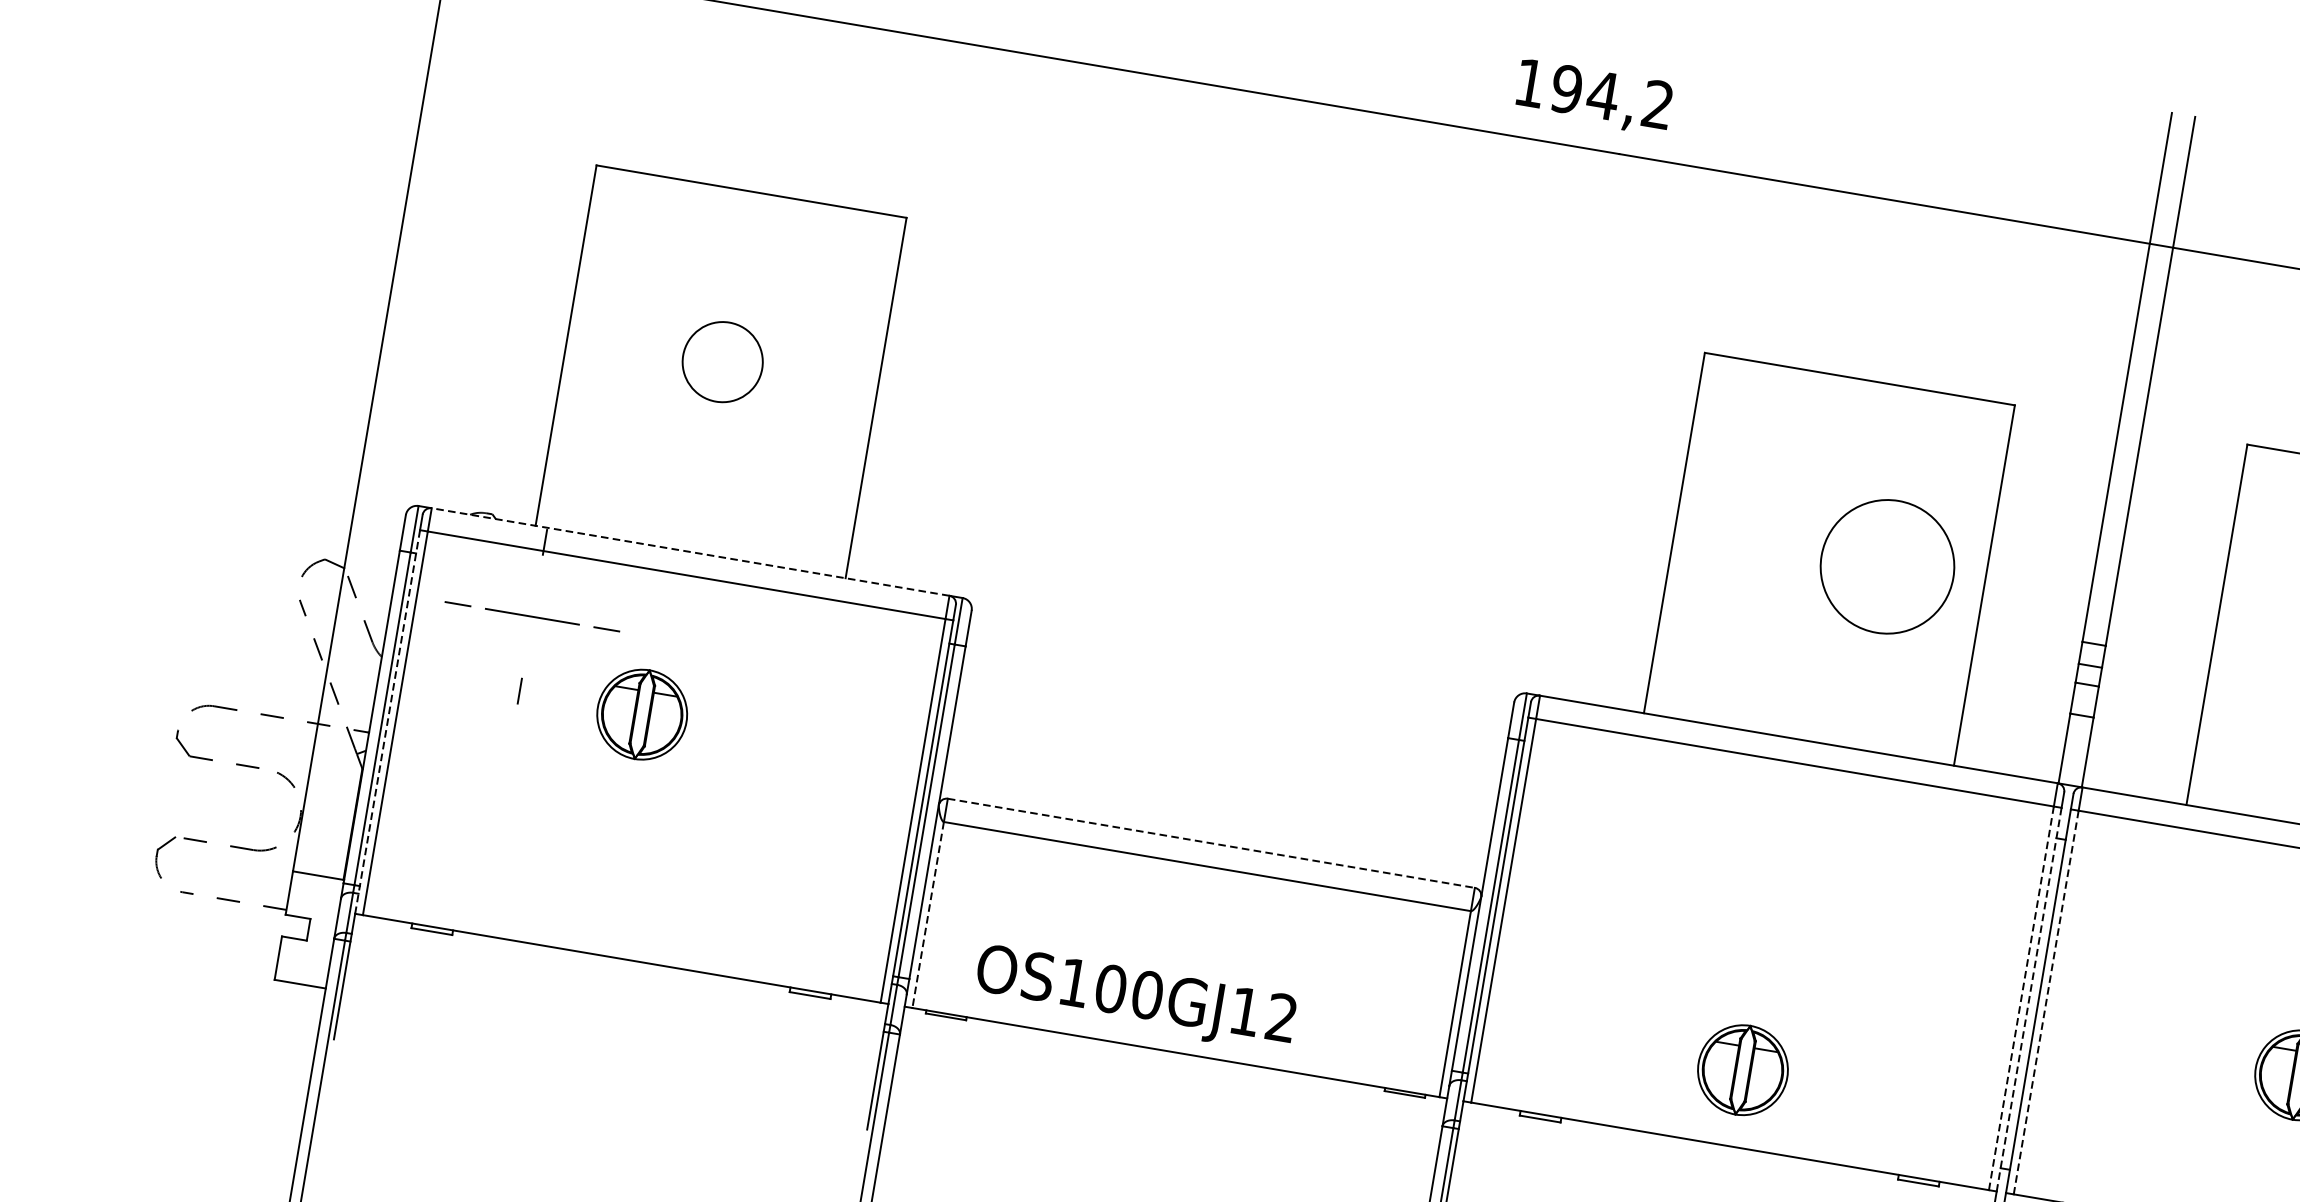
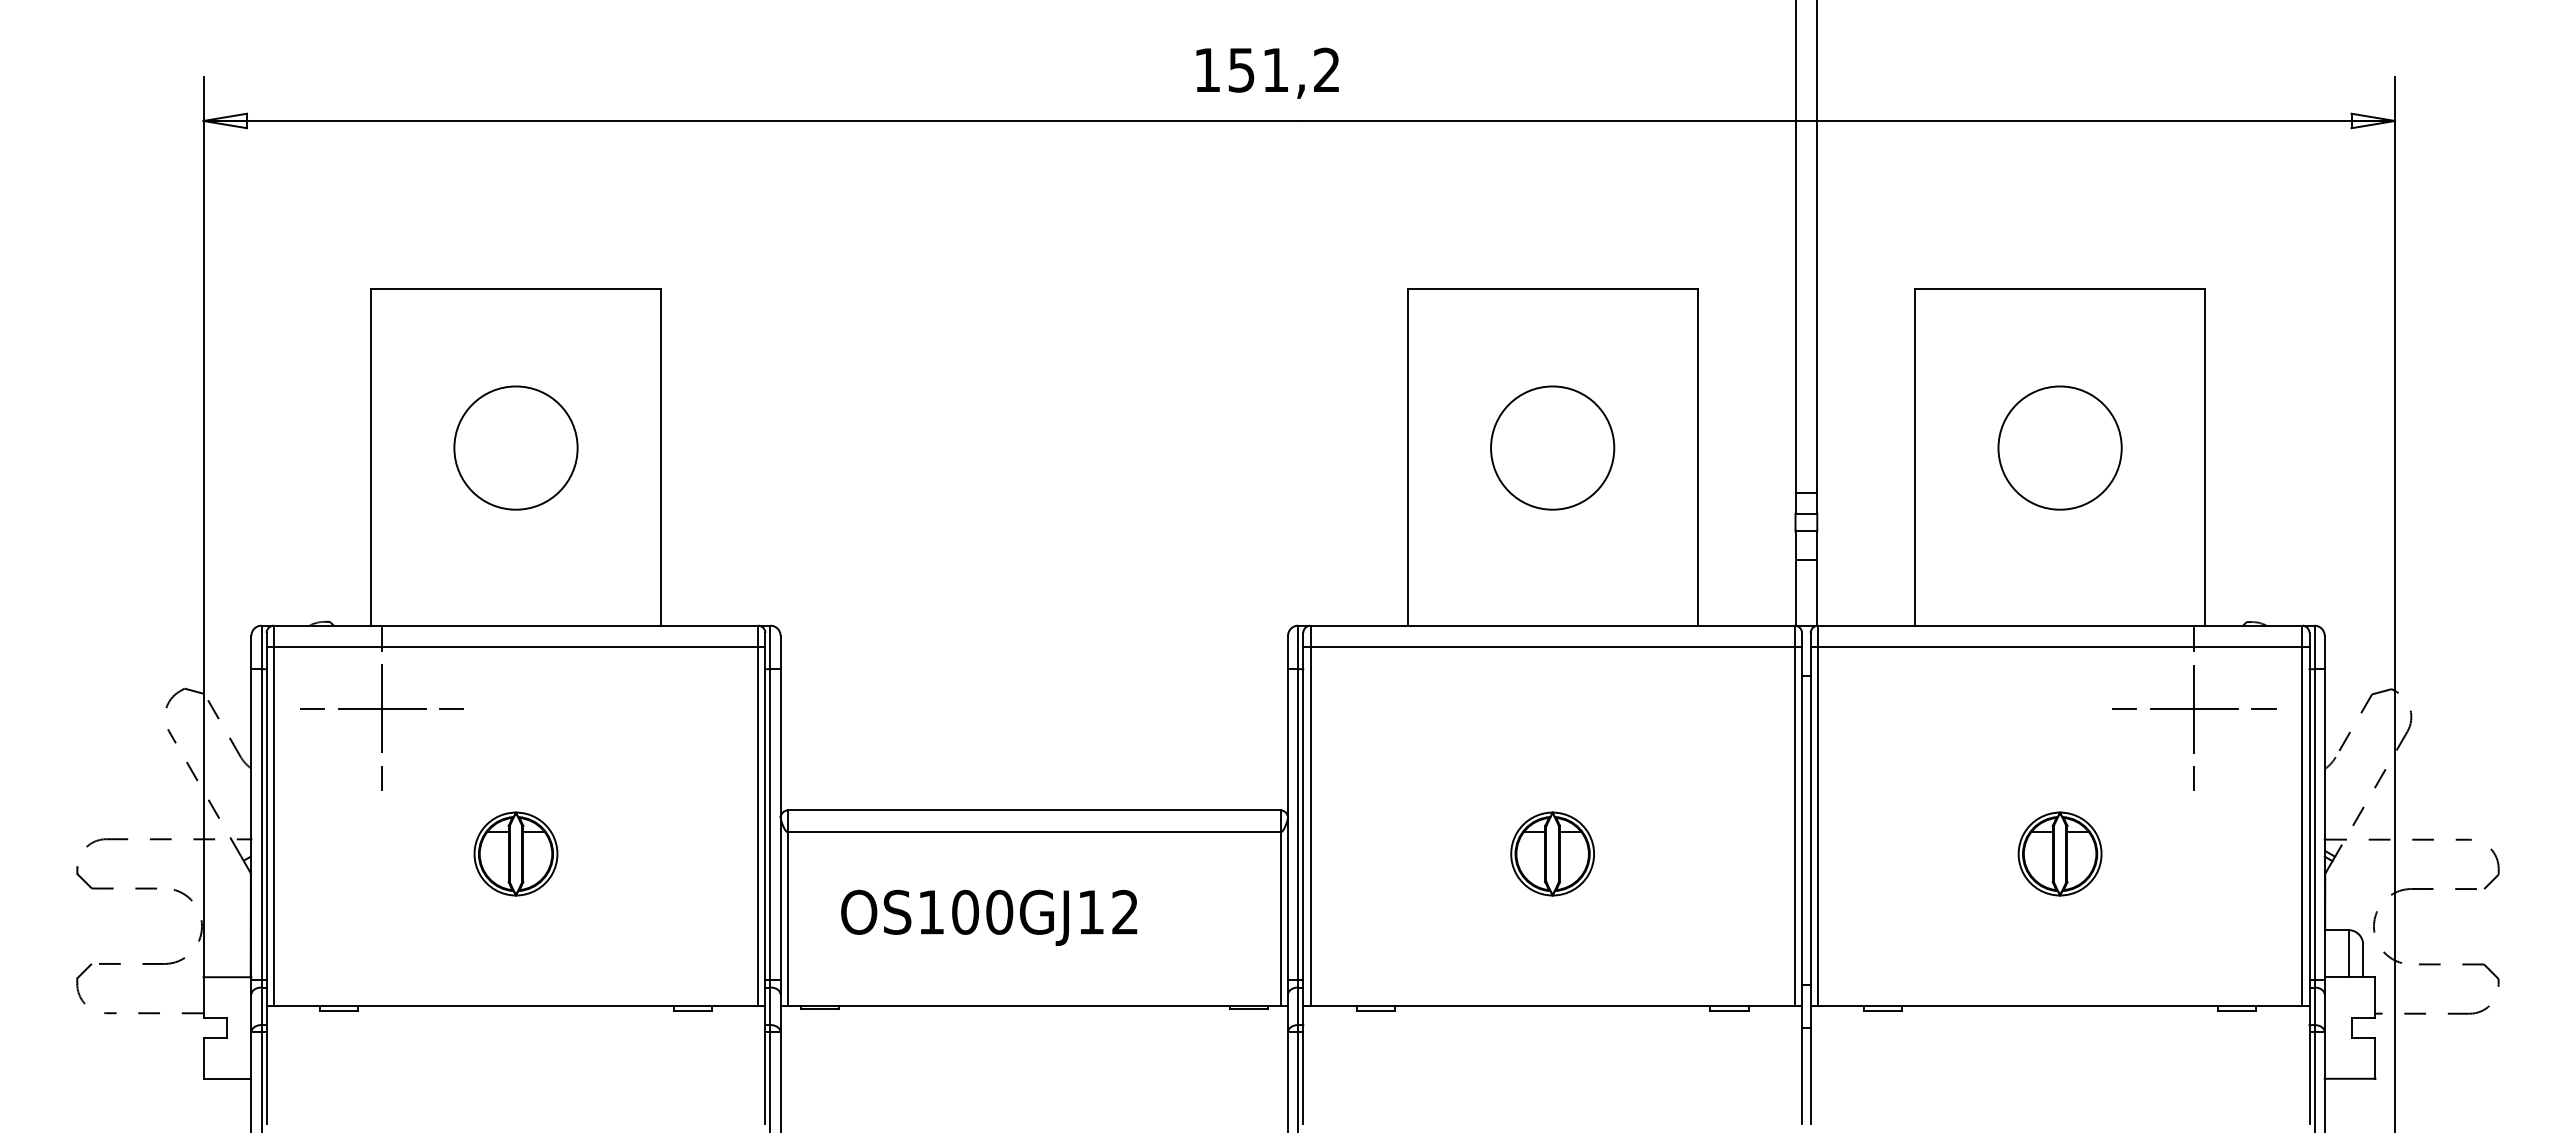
text: (1585, 91) -> (1258, 69), 194,2 -> 151,2
circle: (722, 361) -> (515, 447), size x1.67
line: (690, 551) -> (515, 625), dashed -> solid
circle: (1887, 566) -> (1552, 447), moved
line: (532, 616) -> (382, 708), added
part: (641, 713) -> (515, 853), moved
line: (387, 722) -> (266, 827), dashed -> solid
line: (1211, 843) -> (1034, 810), dashed -> solid
line: (927, 915) -> (787, 919), dashed -> solid
line: (2021, 997) -> (1794, 826), dashed -> solid
text: (1135, 998) -> (989, 917), moved
line: (2029, 1000) -> (1802, 827), dashed -> solid
line: (2045, 1003) -> (1817, 827), dashed -> solid
part: (1742, 1069) -> (1552, 853), moved

